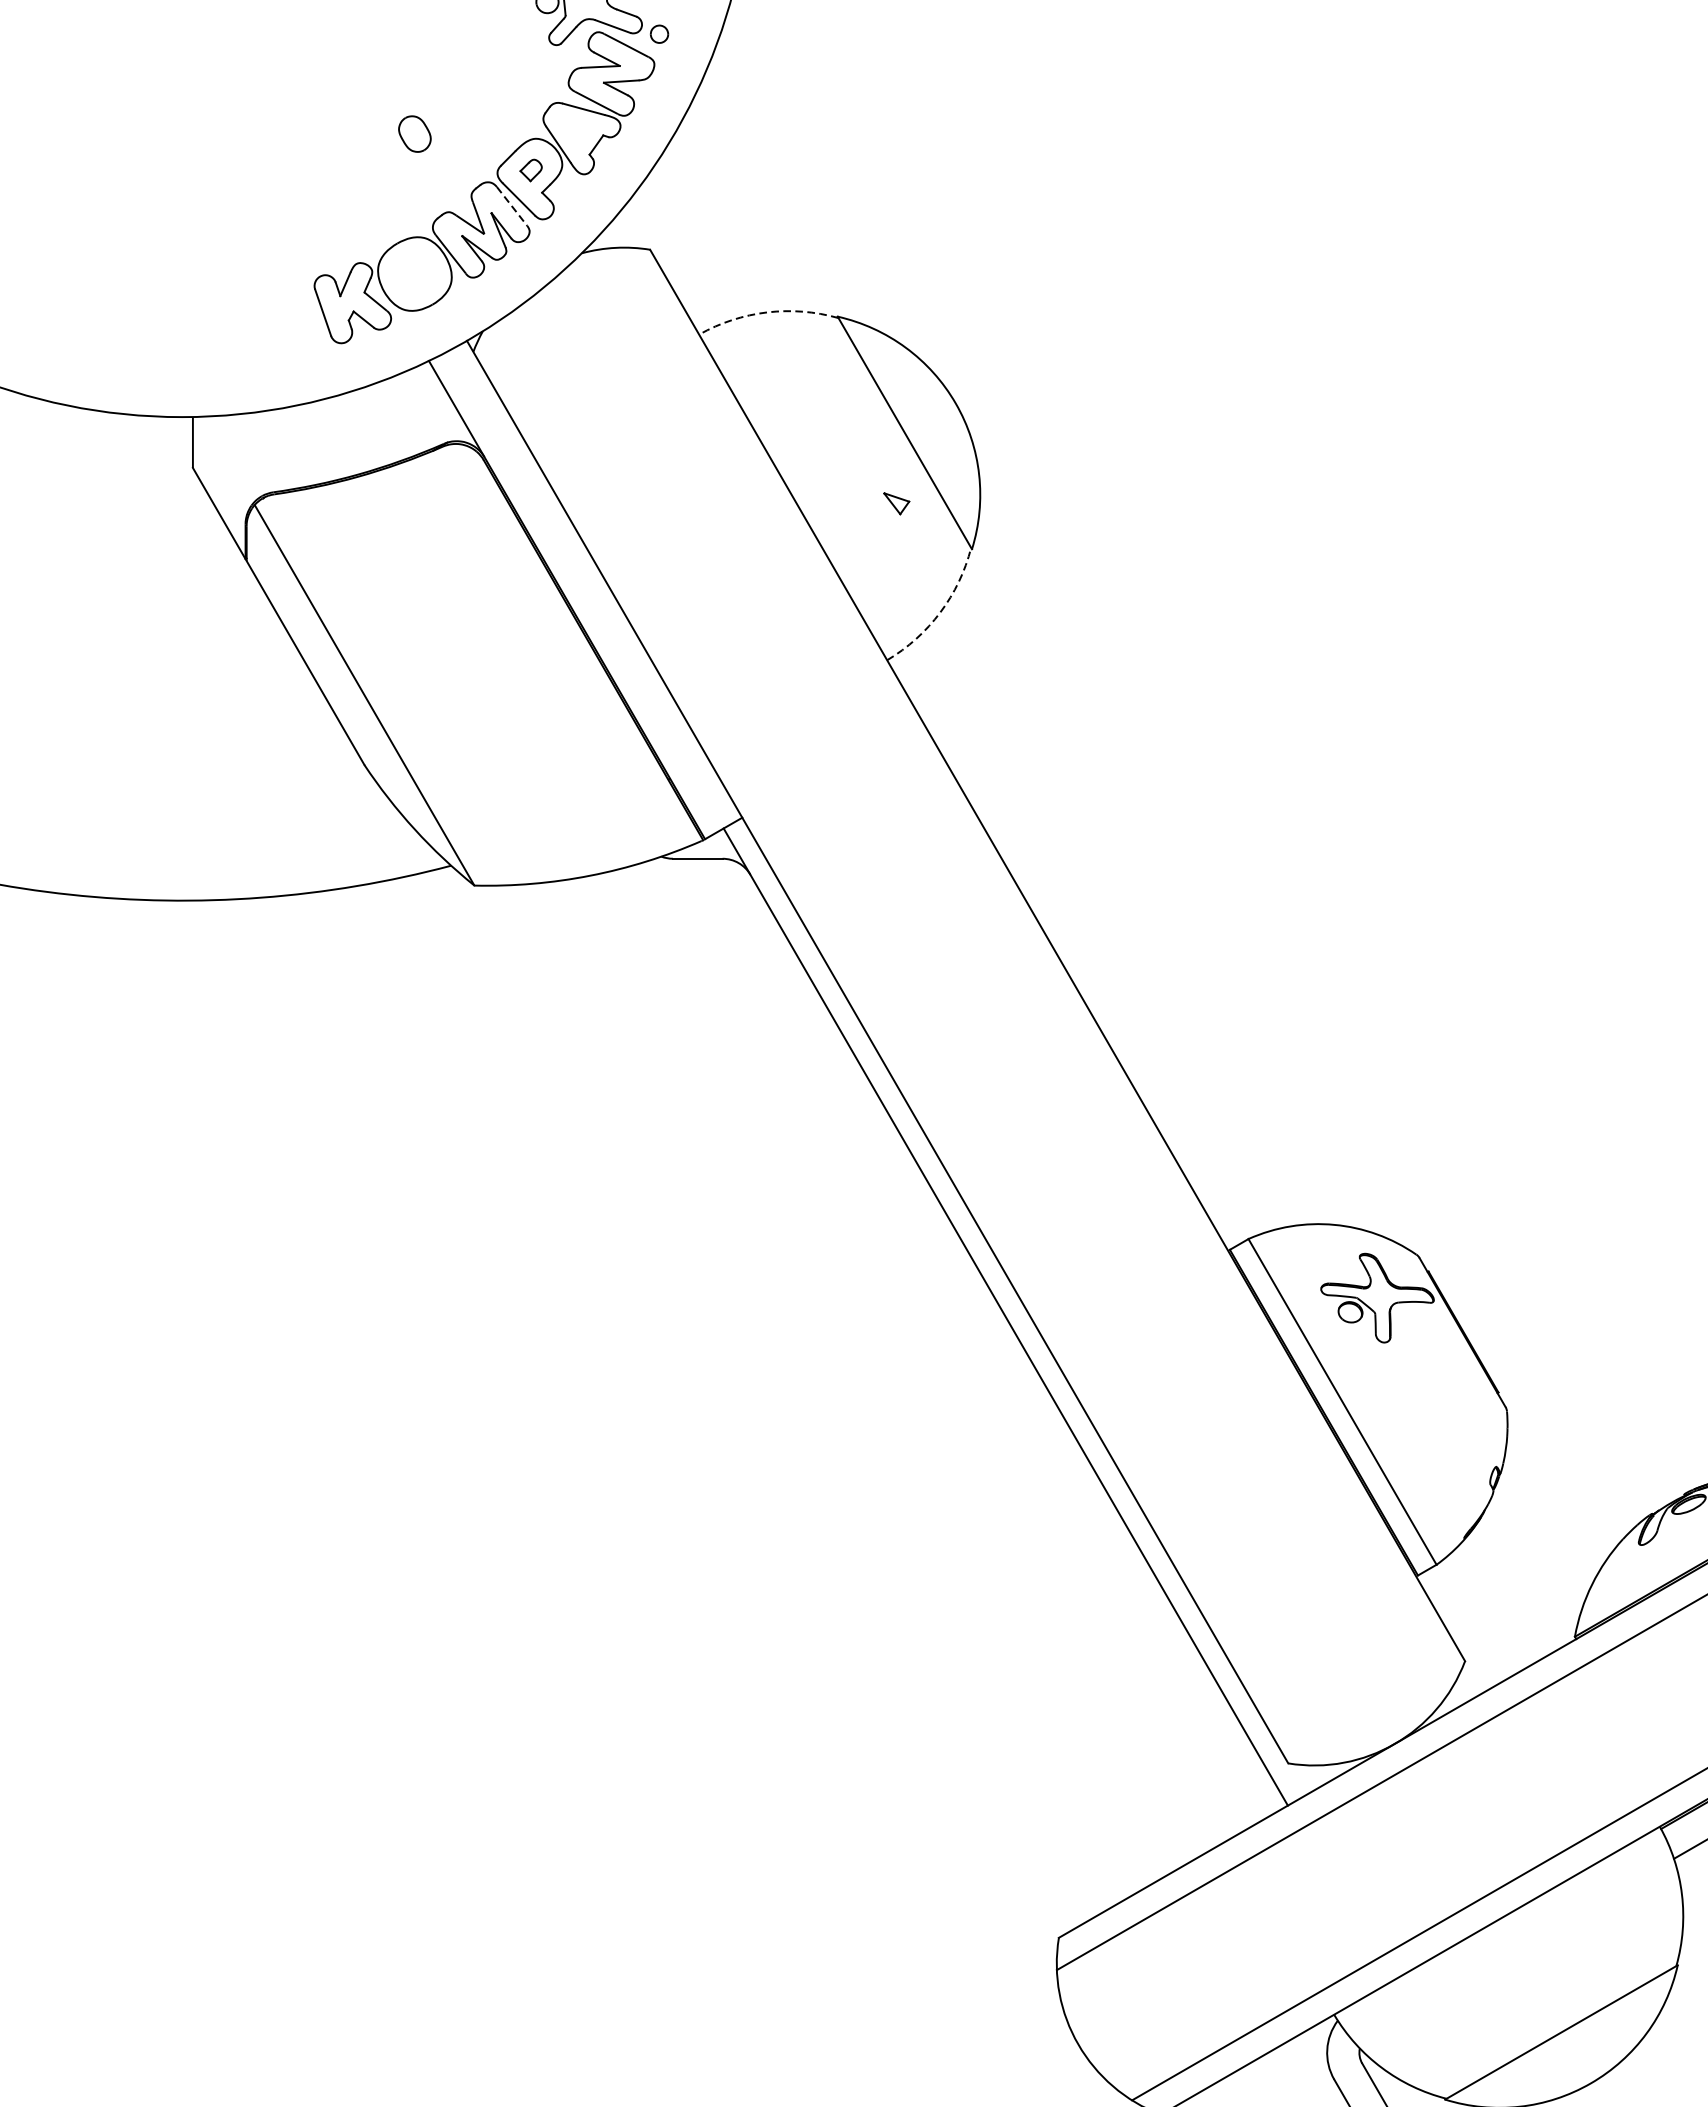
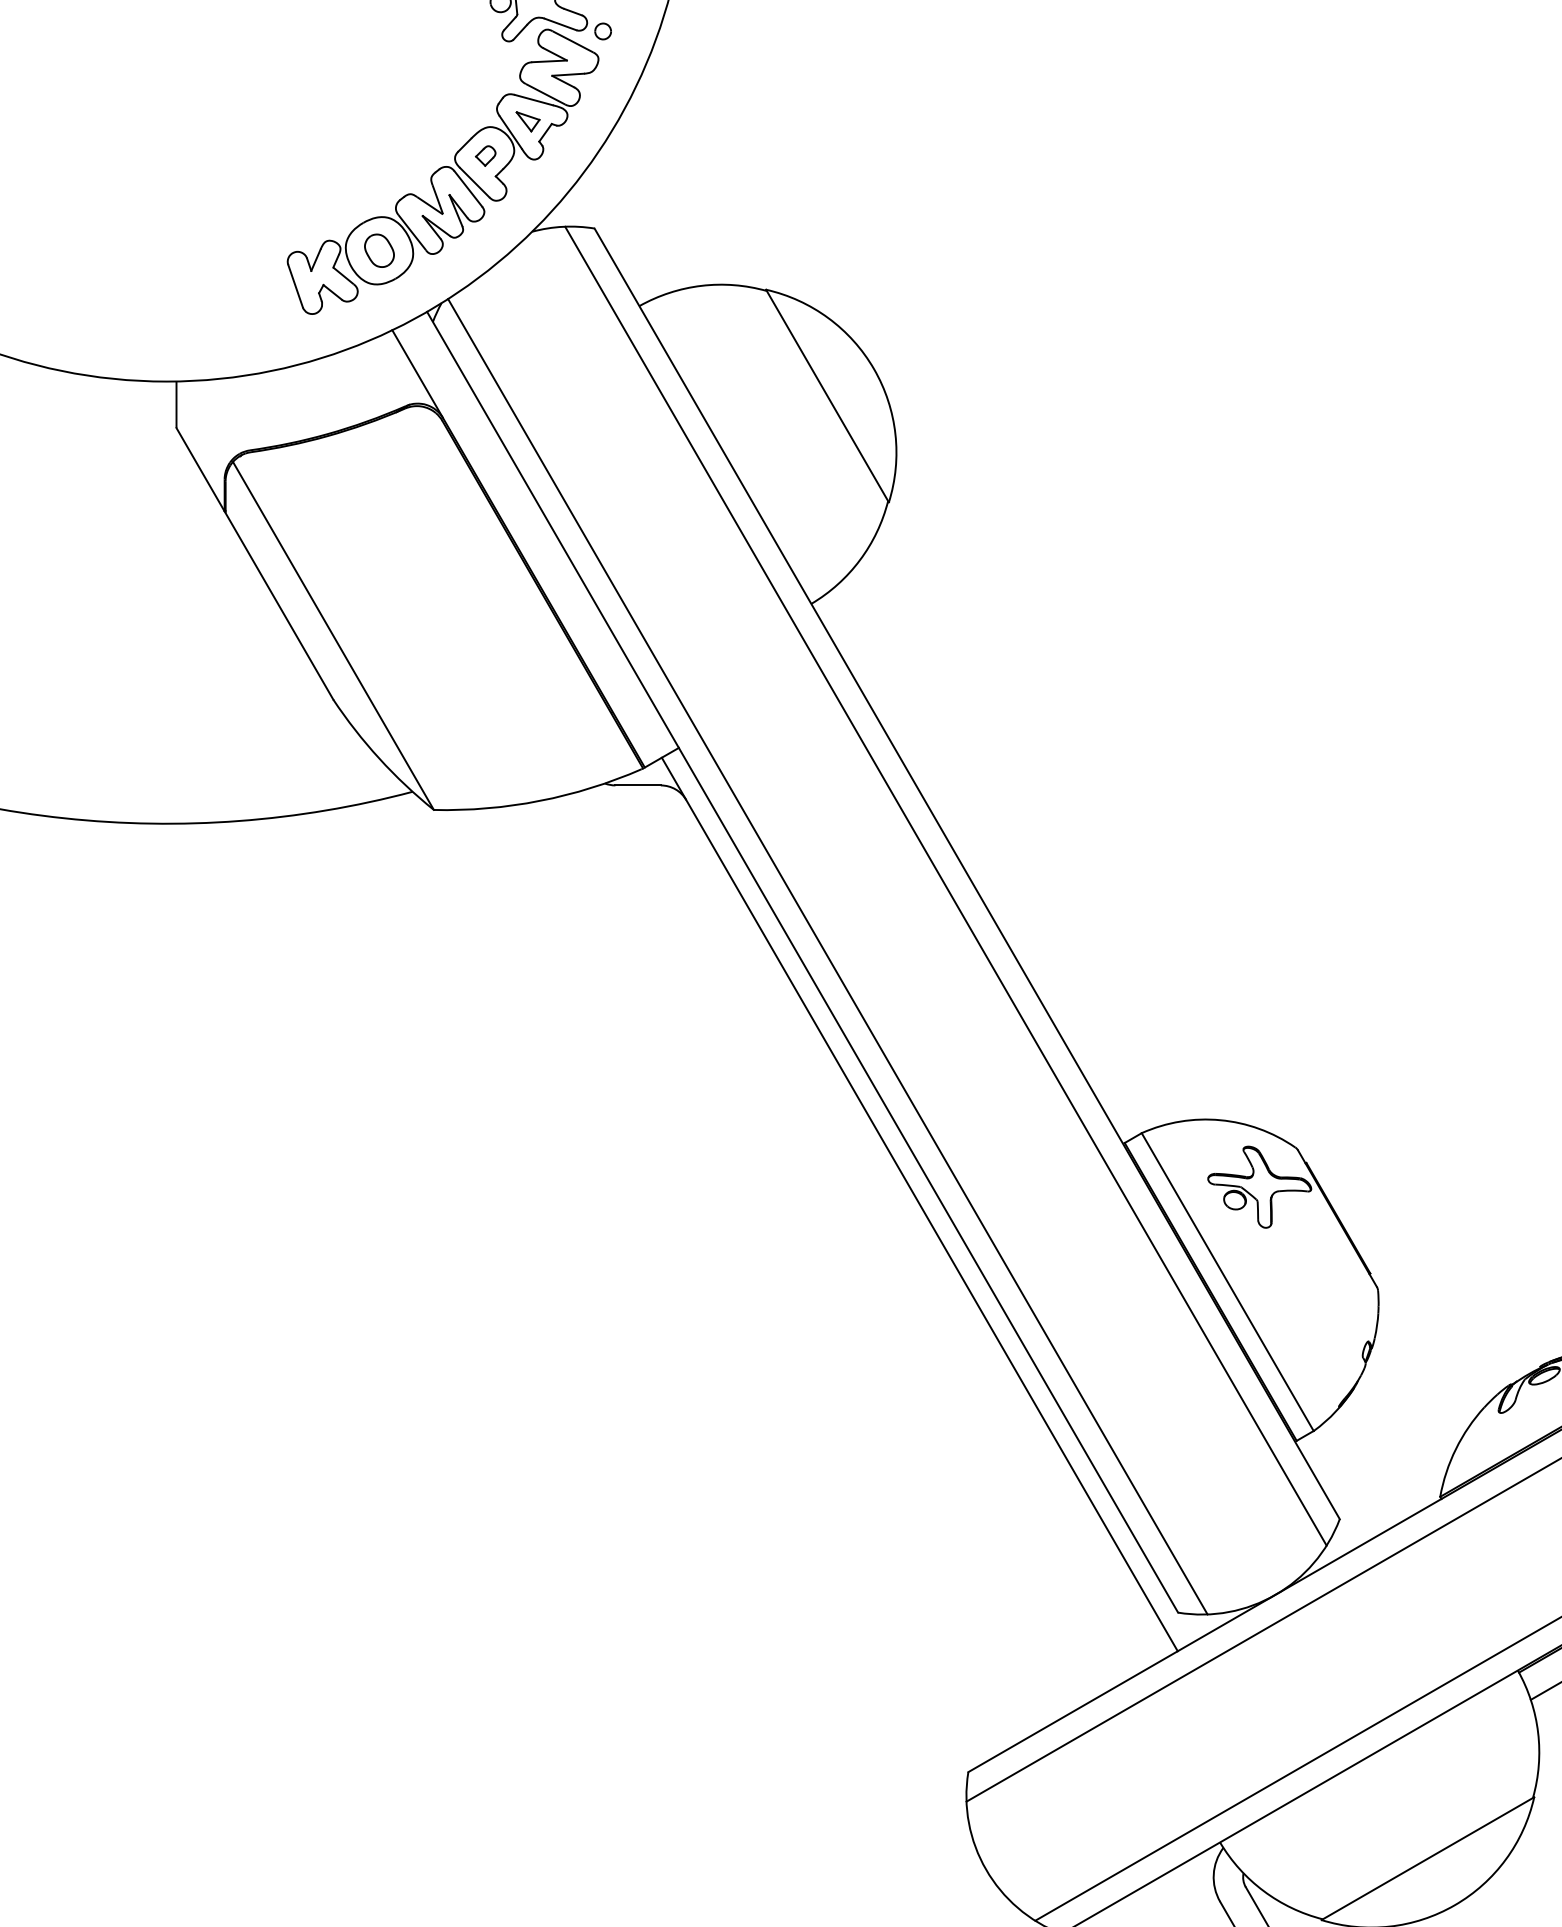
part: (414, 133) -> (379, 250), moved
line: (512, 207) -> (468, 189), dashed -> solid
arc: (767, 312) -> (701, 285), dashed -> solid
part: (896, 503) -> (527, 121), moved
arc: (939, 612) -> (859, 560), dashed -> solid
line: (1033, 968) -> (945, 885), added
line: (904, 1045) -> (827, 956), added

